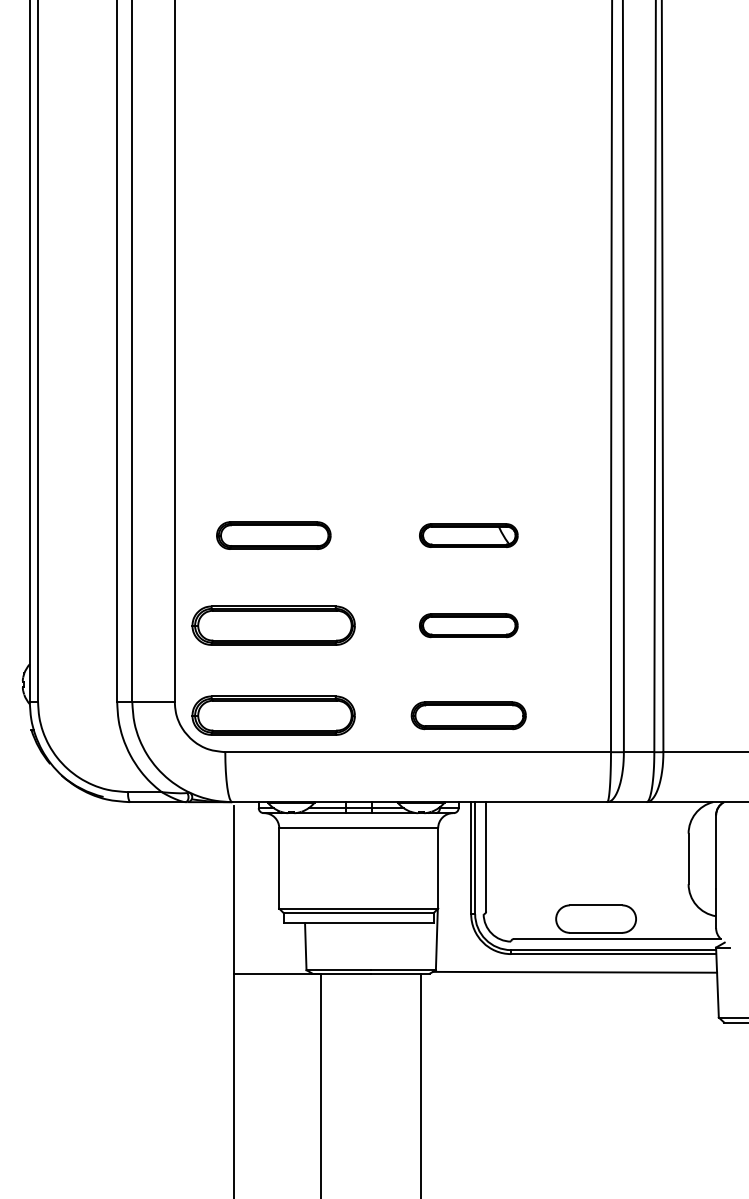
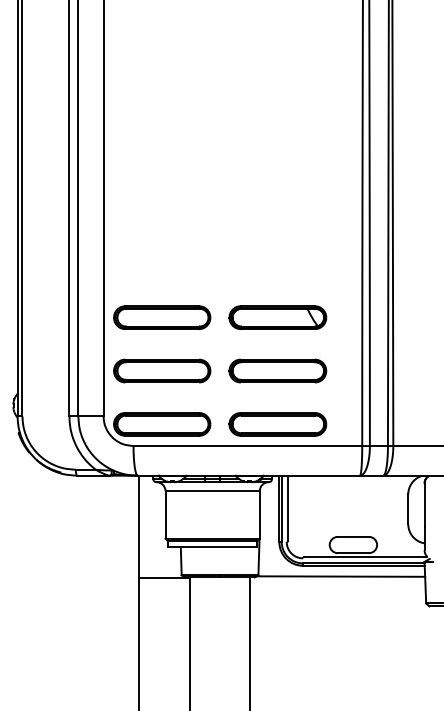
part: (274, 535) -> (162, 317), size x1.43
part: (468, 535) -> (277, 317), size x1.67
part: (468, 624) -> (277, 370), size x1.67
part: (468, 715) -> (277, 424), size x1.43

